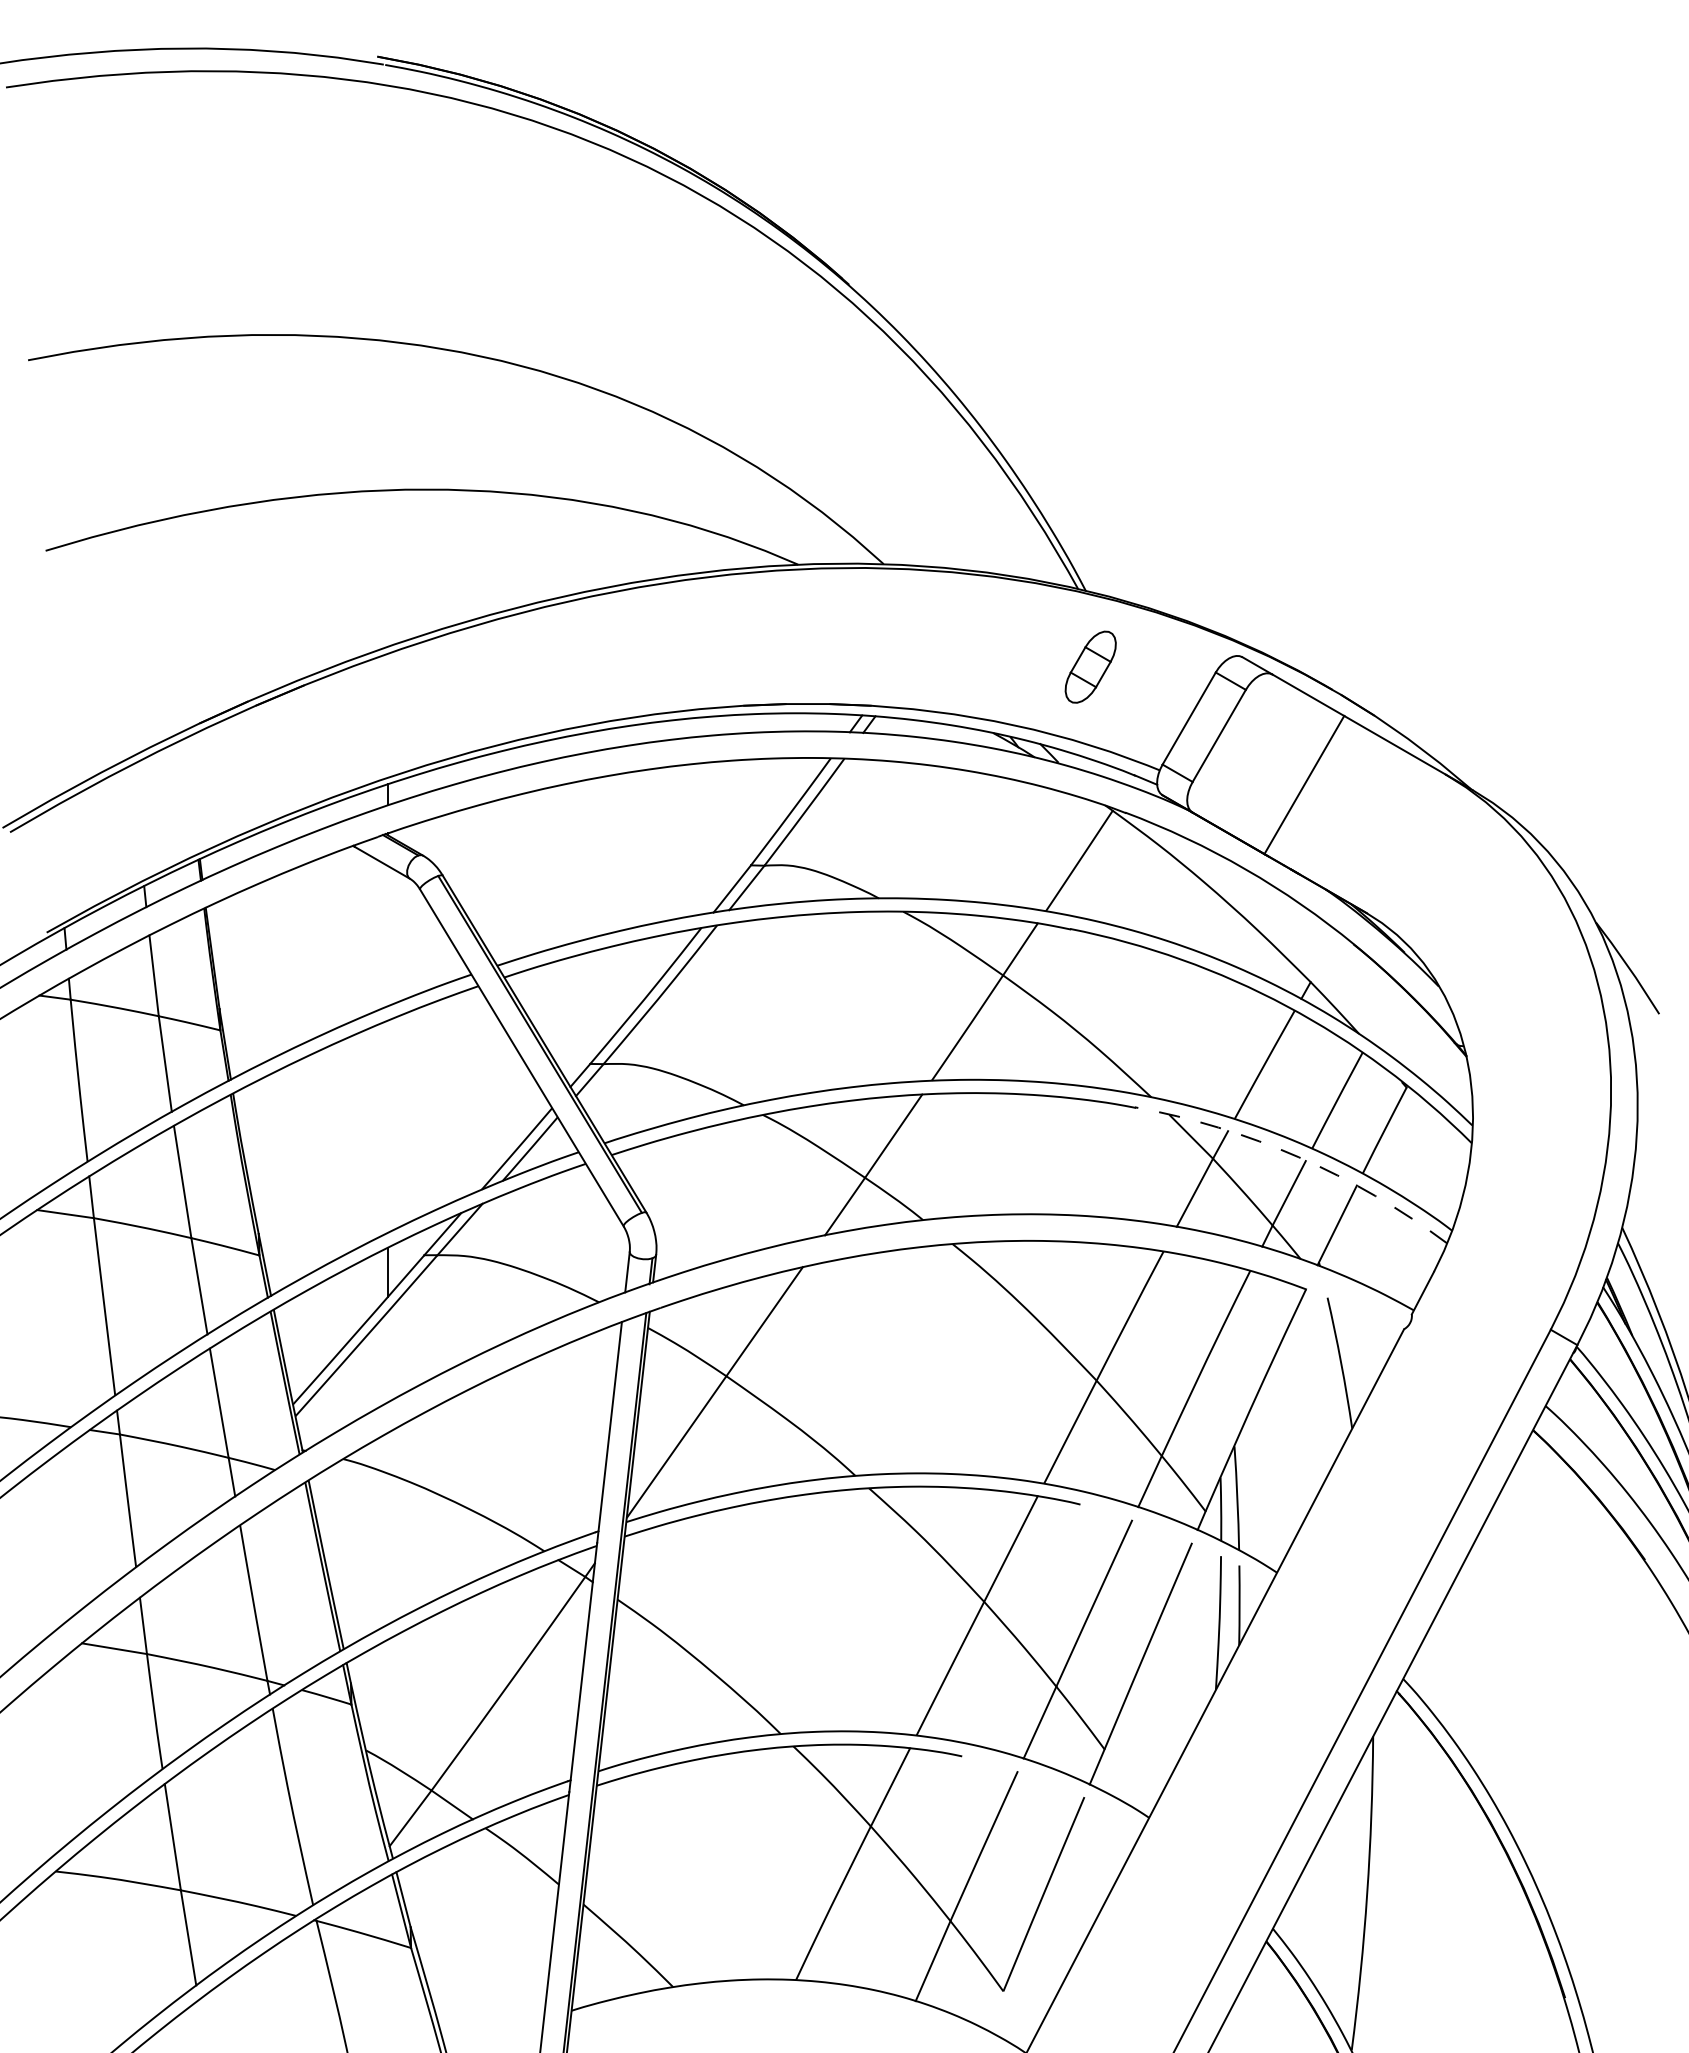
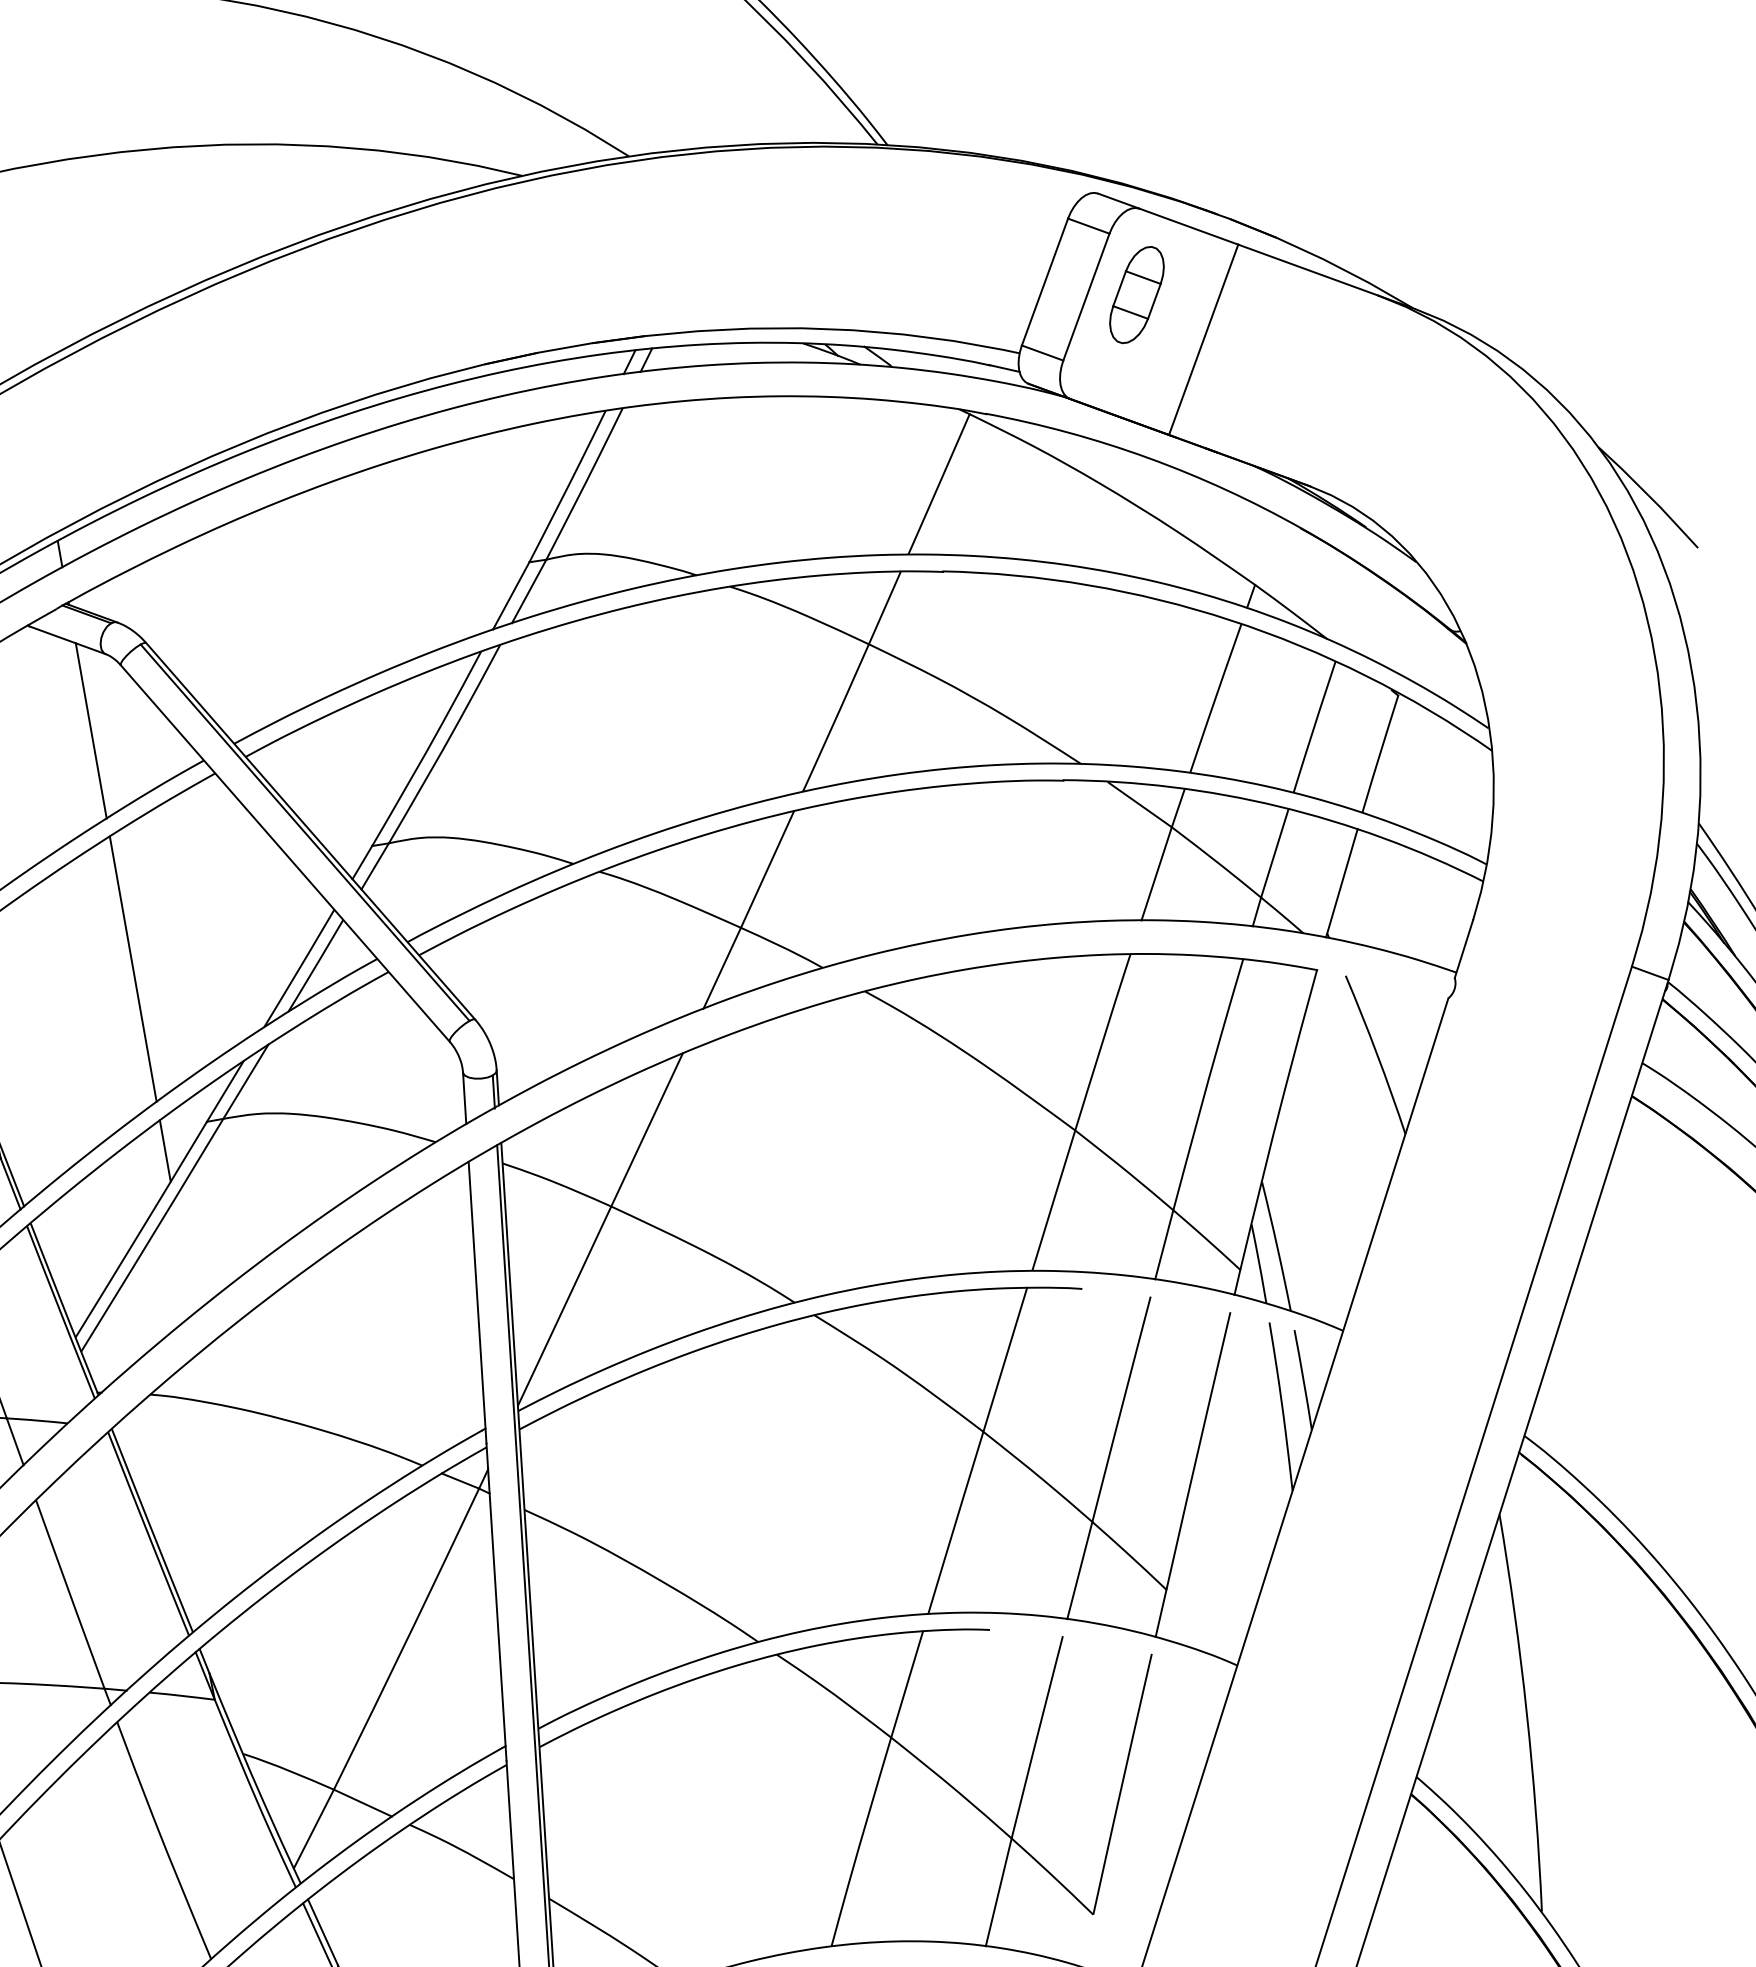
part: (1090, 666) -> (1136, 294), moved
line: (388, 936) -> (91, 731), added
line: (388, 1126) -> (133, 968), added
arc: (1298, 1157) -> (1278, 806), dashed -> solid

